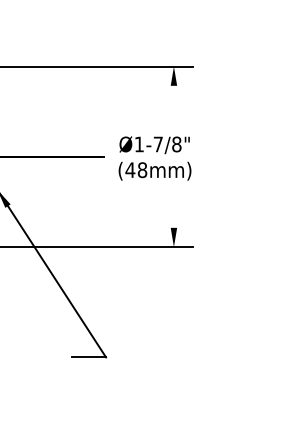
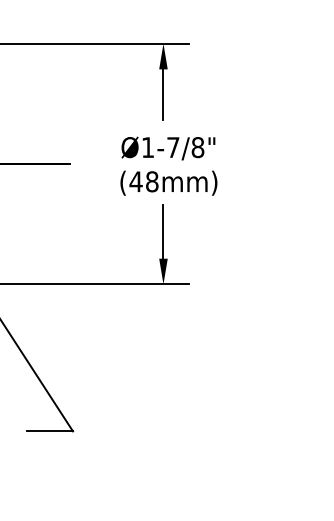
line: (173, 104) -> (162, 94), added
text: (154, 158) -> (168, 166), moved
line: (173, 207) -> (162, 231), added

